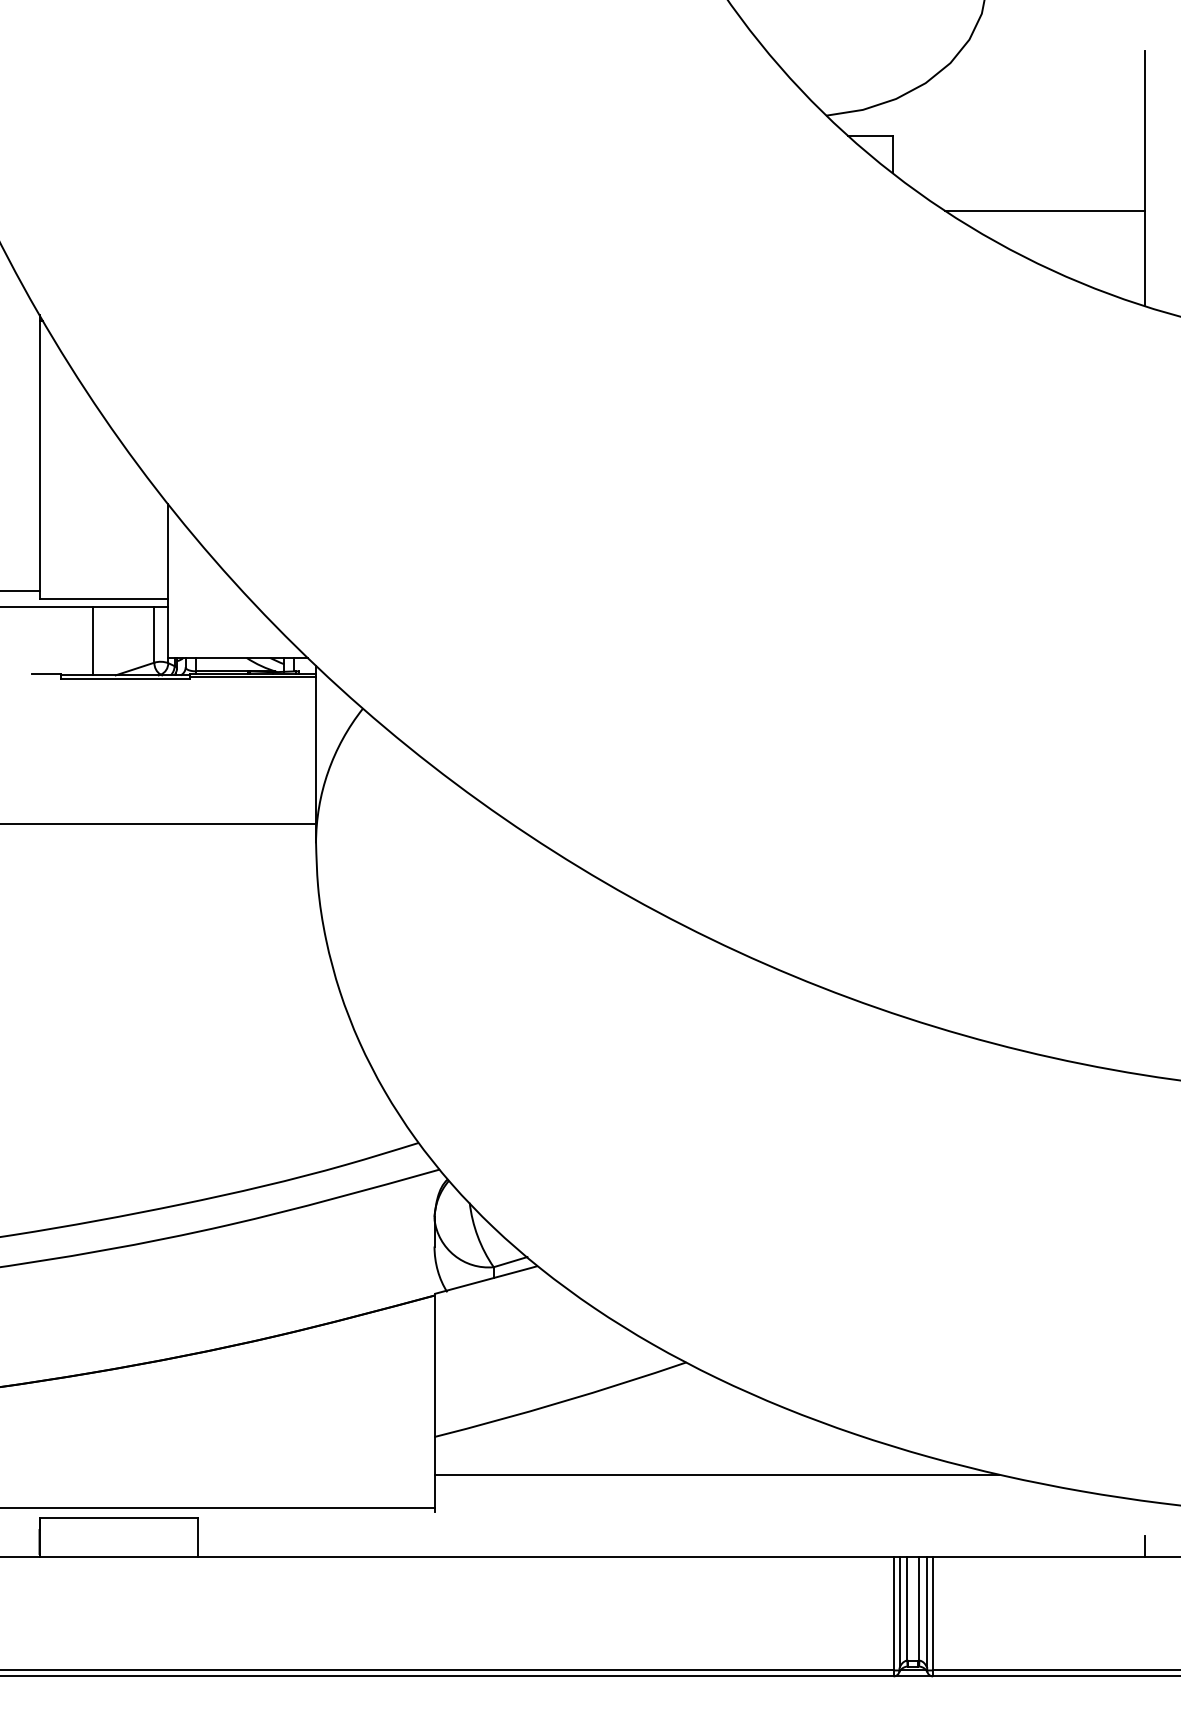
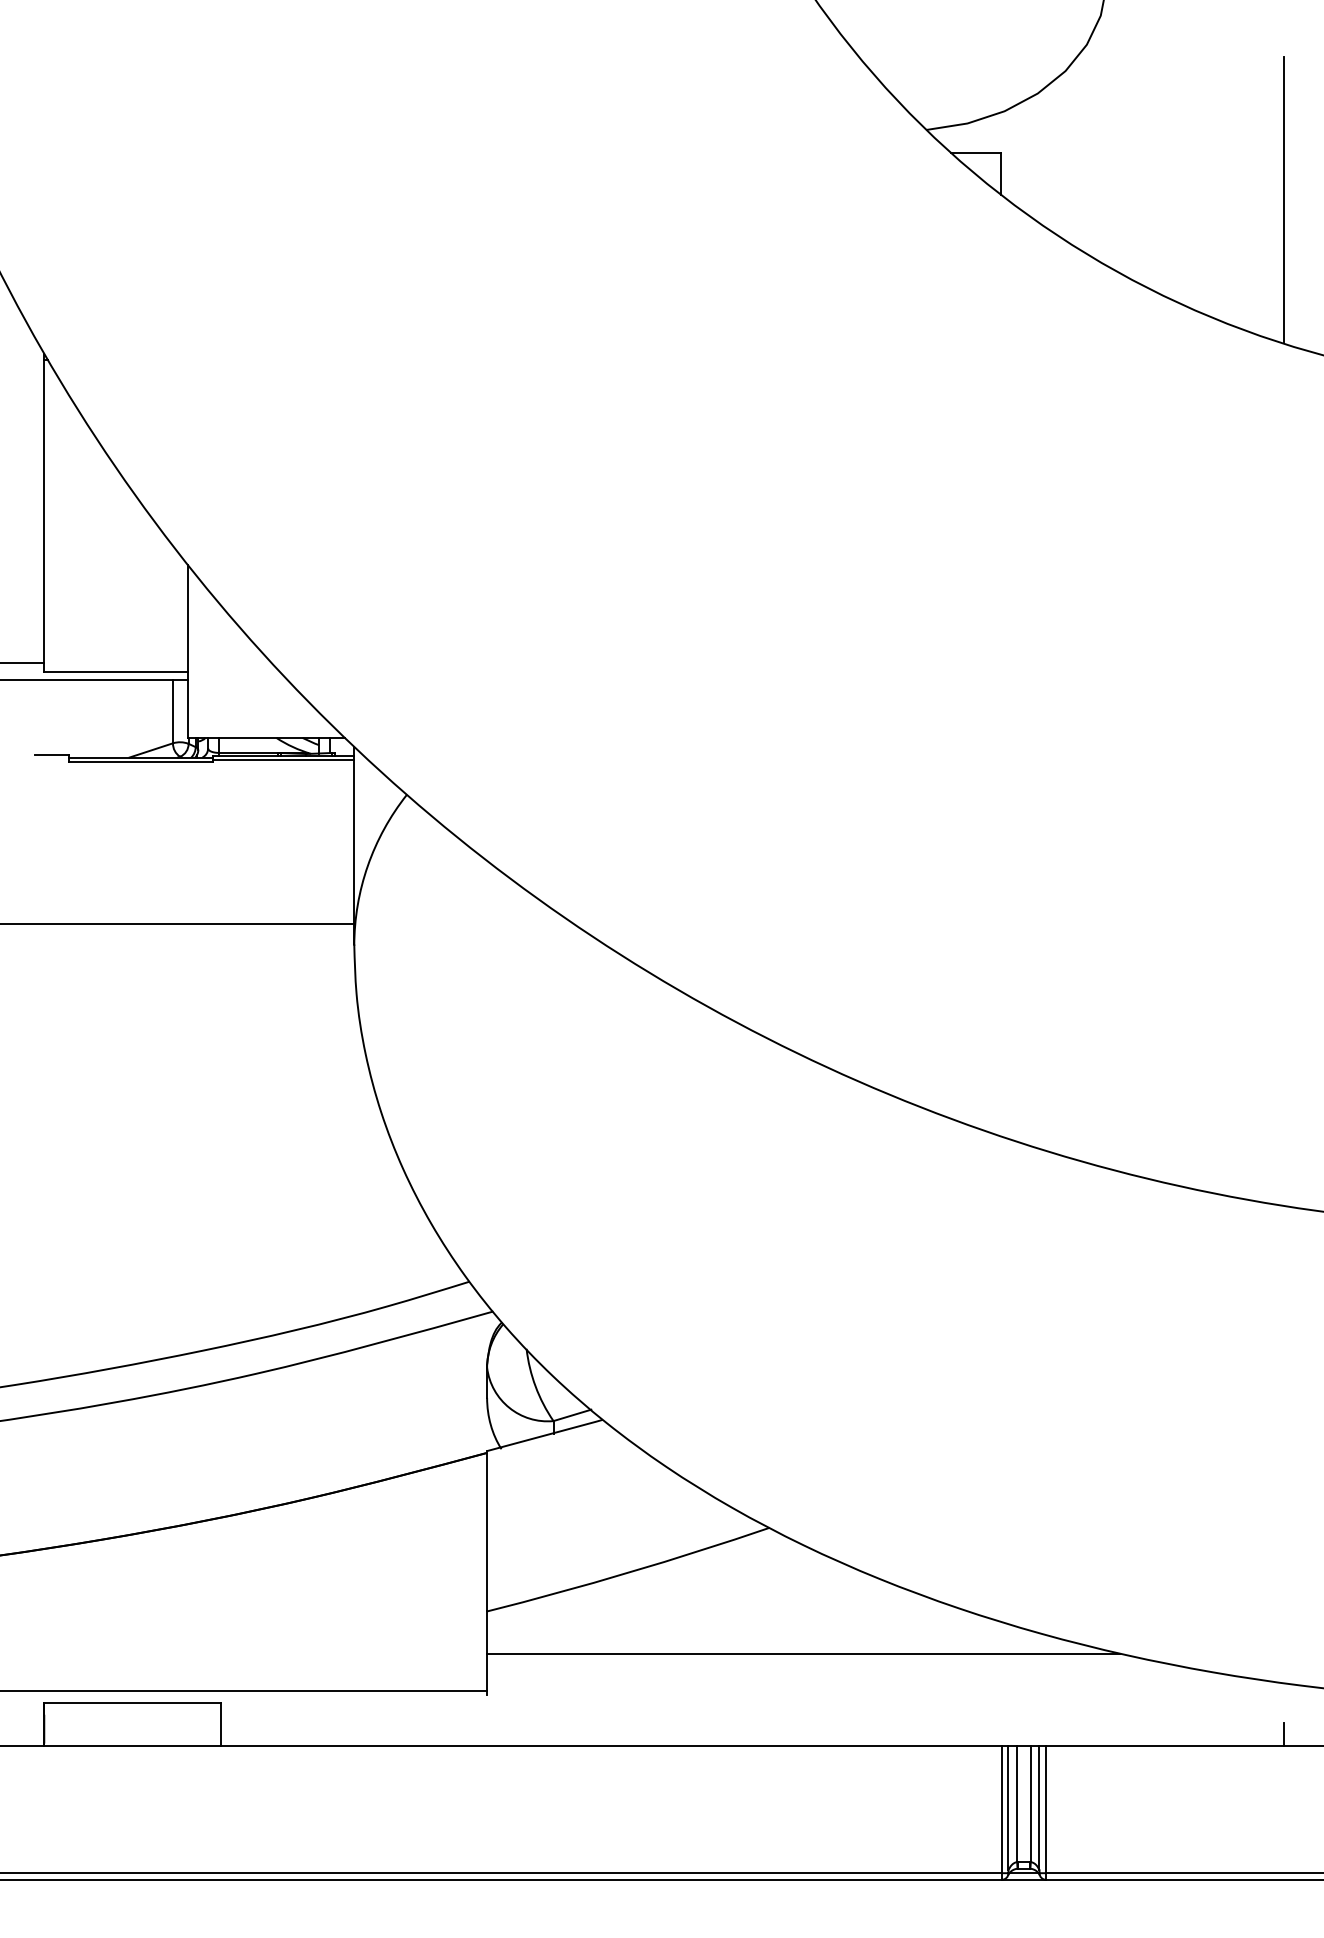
line: (1044, 210) -> (1171, 236), removed
line: (93, 640) -> (104, 718), removed

